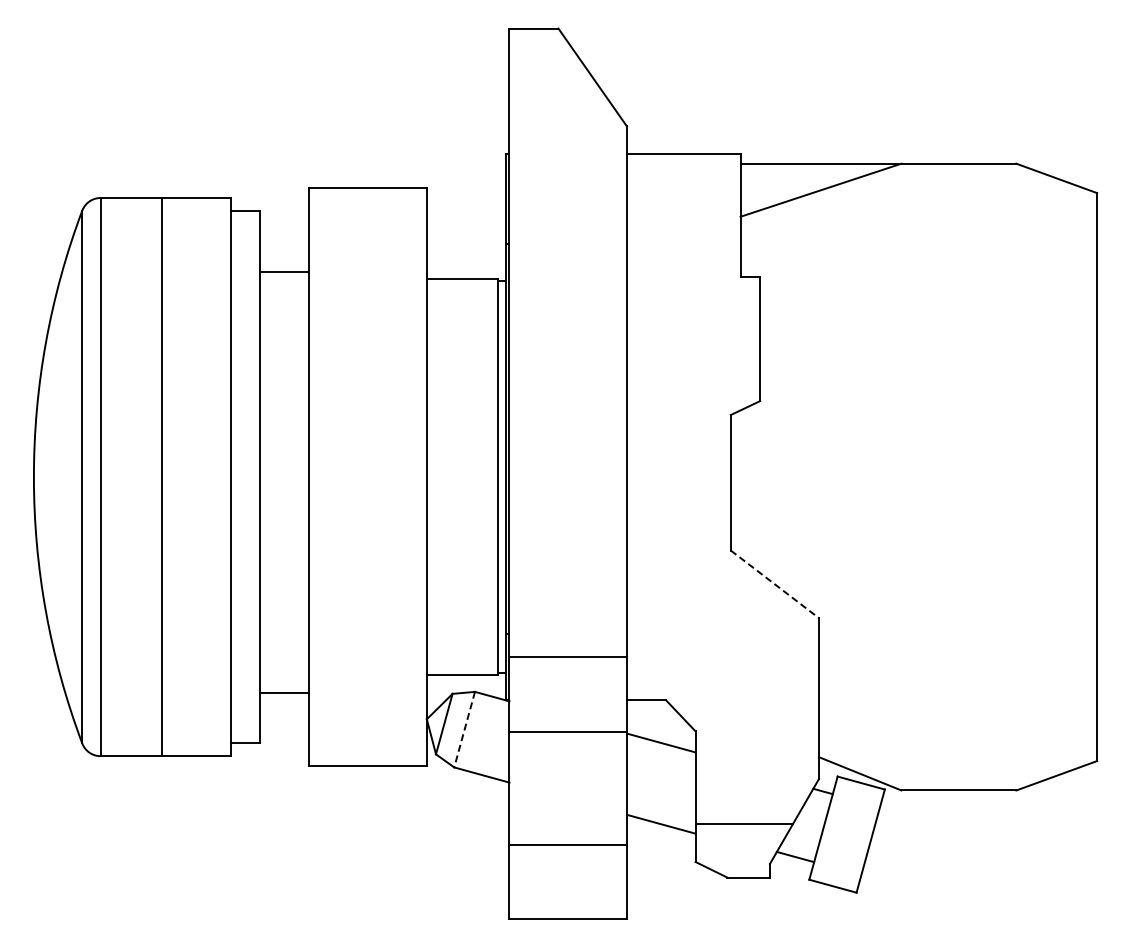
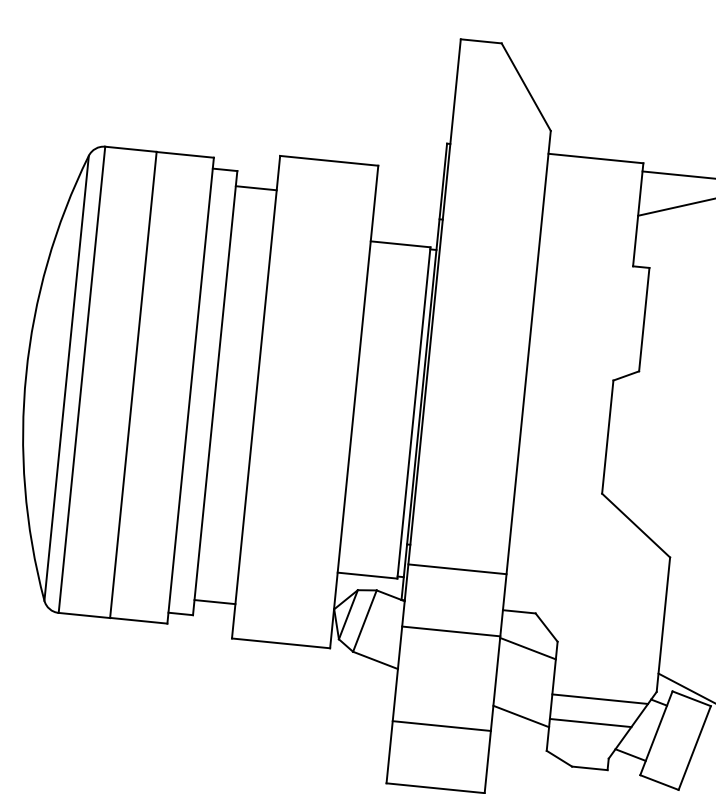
line: (284, 272) -> (256, 188), moved
line: (774, 584) -> (635, 525), dashed -> solid
line: (284, 692) -> (214, 601), moved
line: (464, 730) -> (364, 621), dashed -> solid
line: (752, 794) -> (599, 699), added

